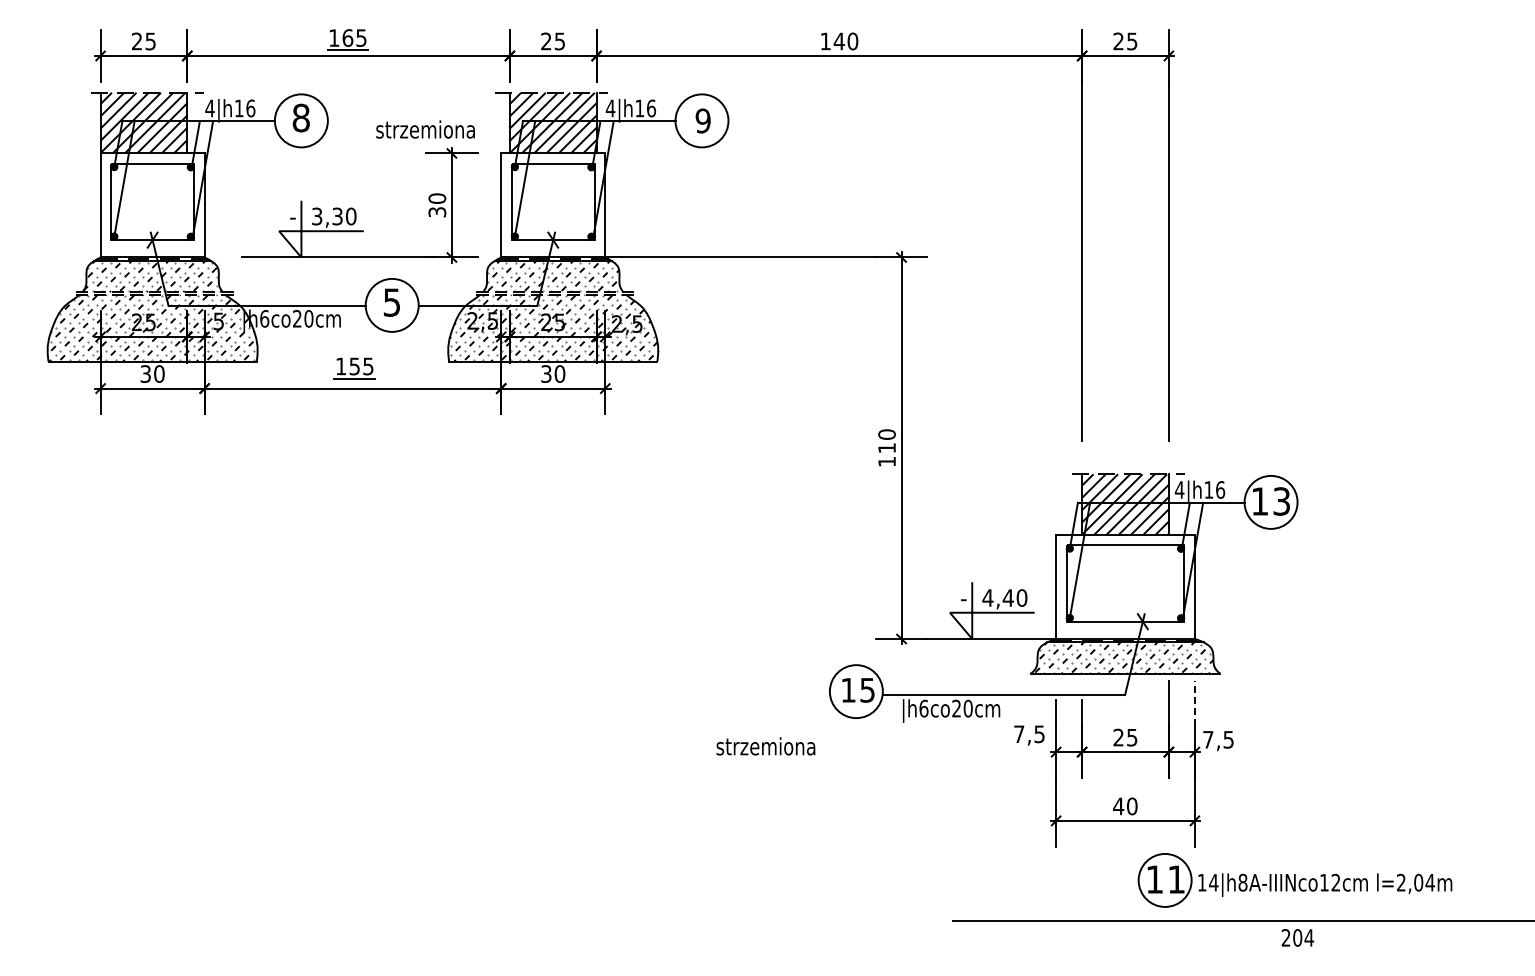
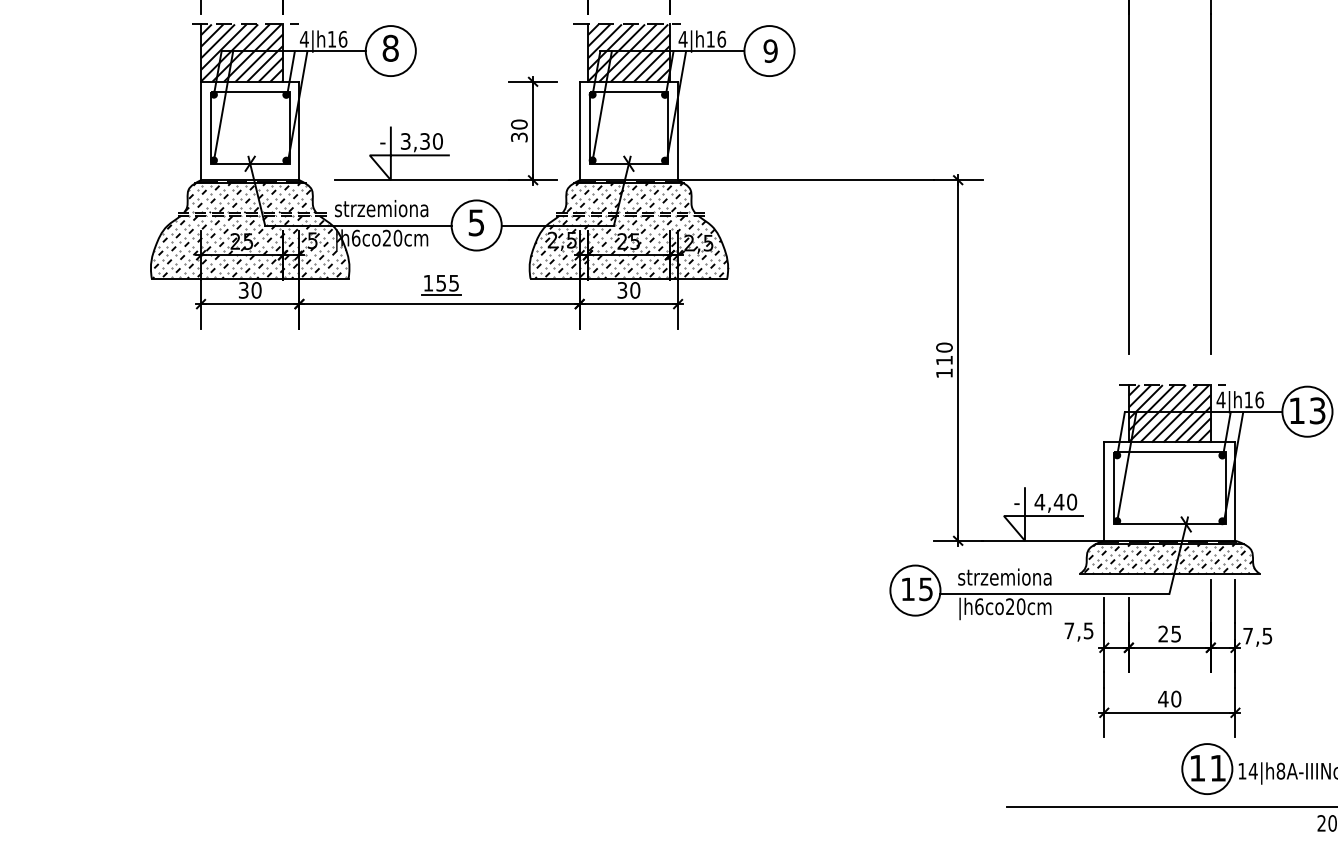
text: (425, 129) -> (381, 208), moved
line: (1194, 703) -> (1235, 601), dashed -> solid
text: (765, 746) -> (1004, 577), moved

